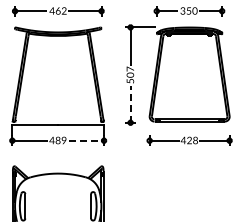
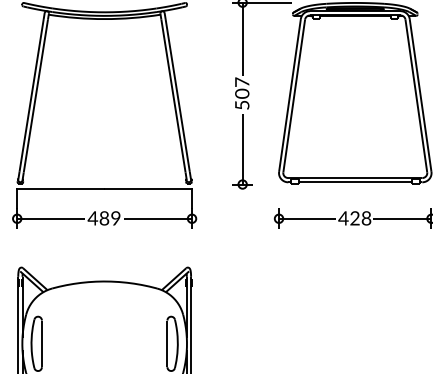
line: (130, 104) -> (242, 149), dashed -> solid
line: (86, 140) -> (158, 218), dashed -> solid

